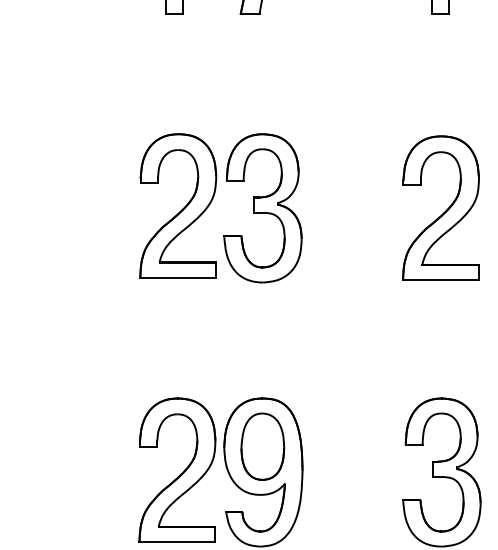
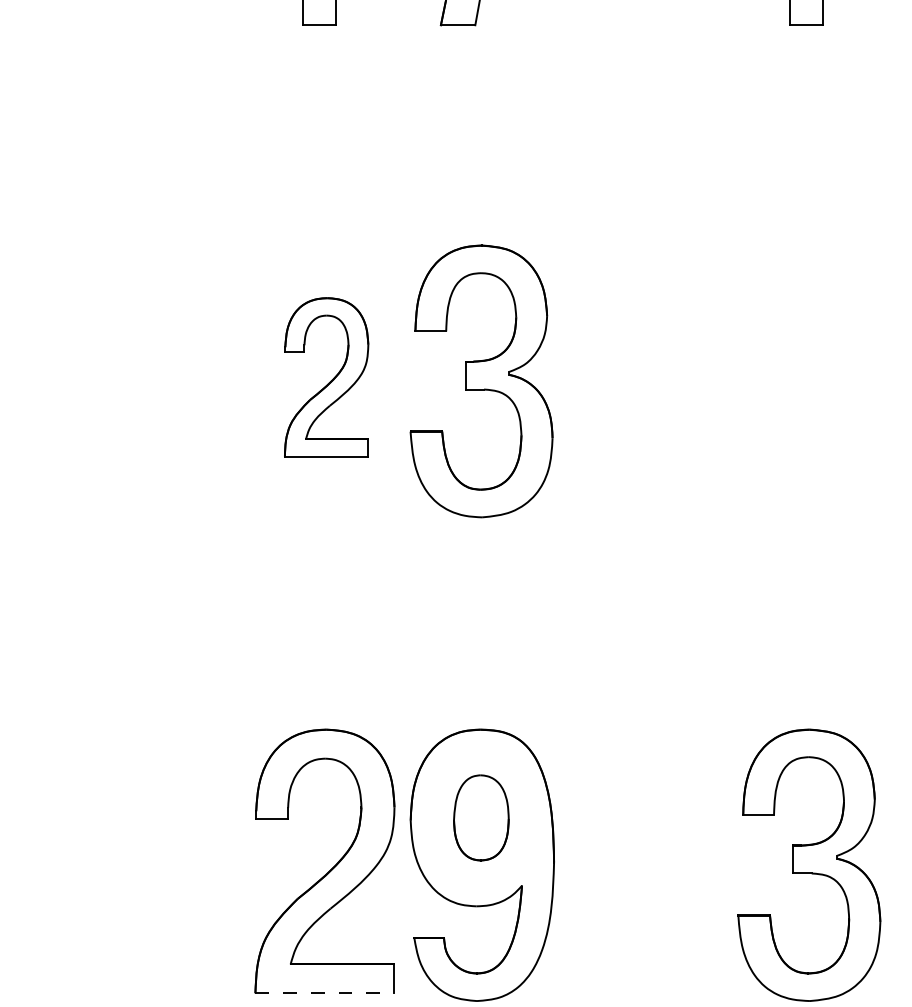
part: (178, 205) -> (326, 376), size x0.6
part: (440, 207) -> (806, 379), removed
part: (262, 446) -> (480, 817), size x0.7
line: (177, 542) -> (325, 993), solid -> dashed

